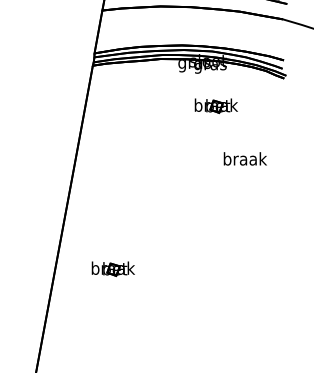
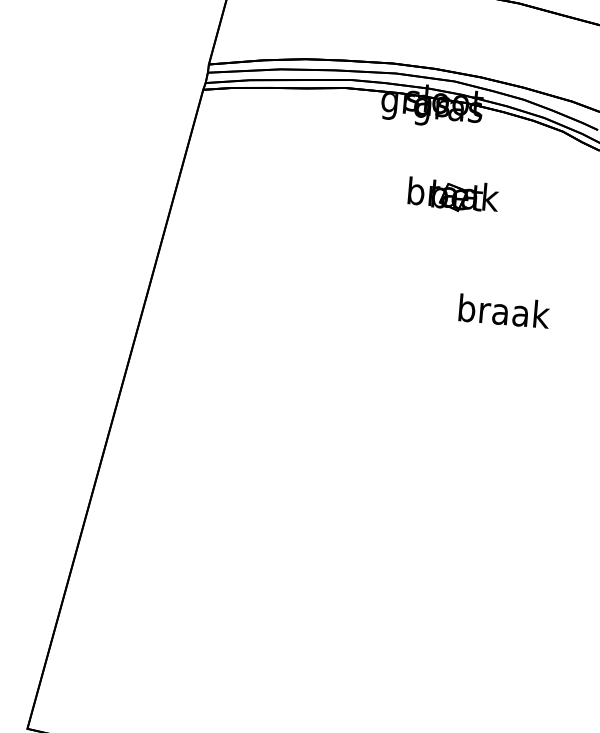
part: (112, 268) -> (207, 515), removed

